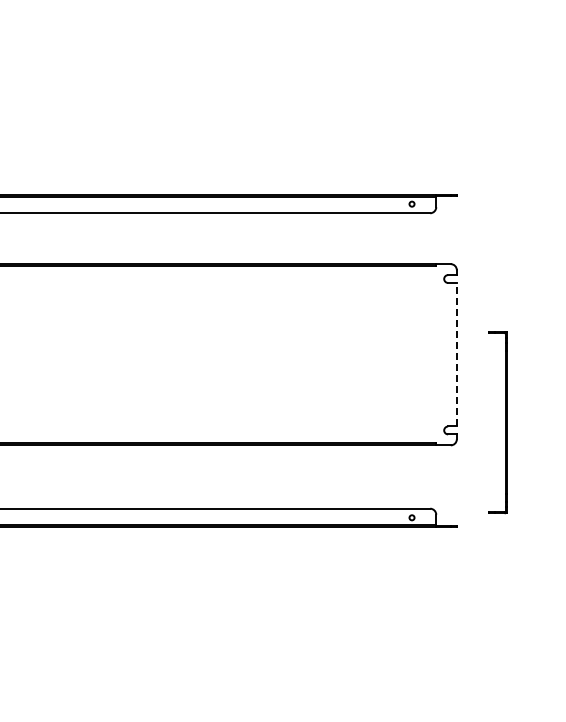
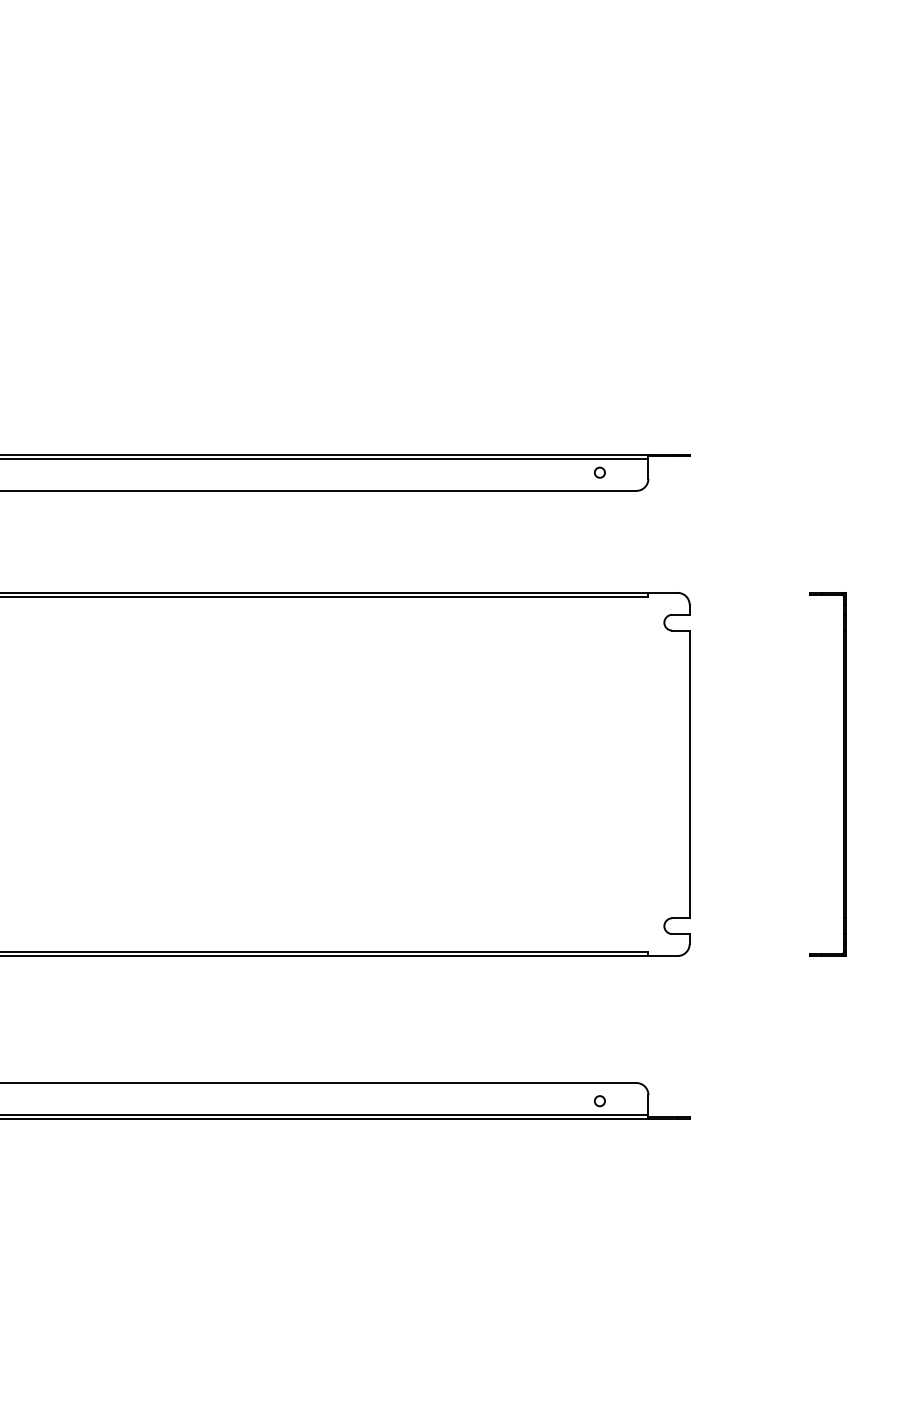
line: (456, 354) -> (689, 773), dashed -> solid
part: (505, 422) -> (843, 773), moved

